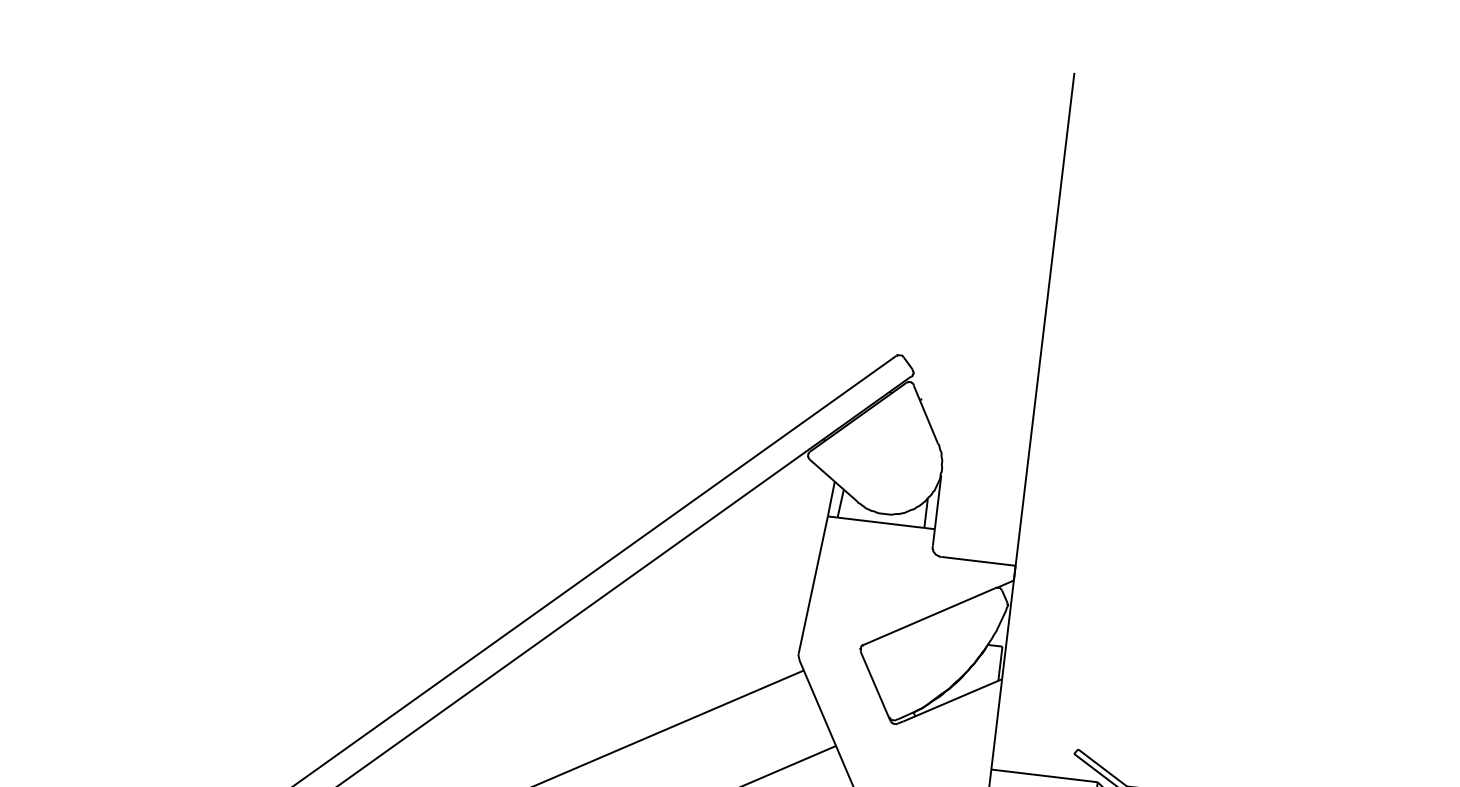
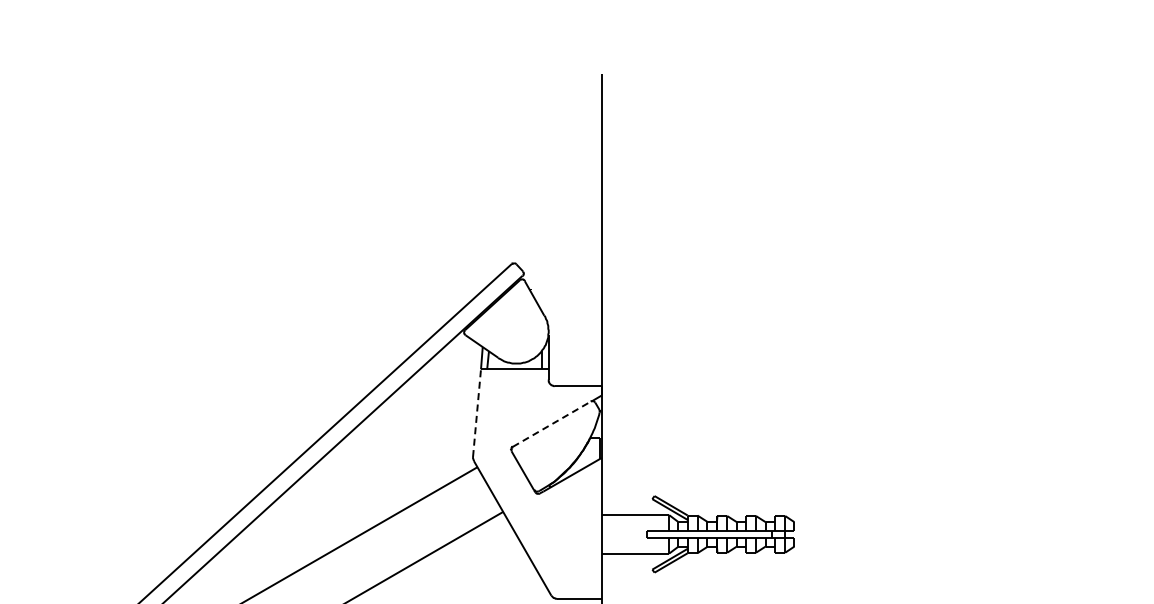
line: (814, 584) -> (477, 412), solid -> dashed
line: (930, 617) -> (552, 424), solid -> dashed

